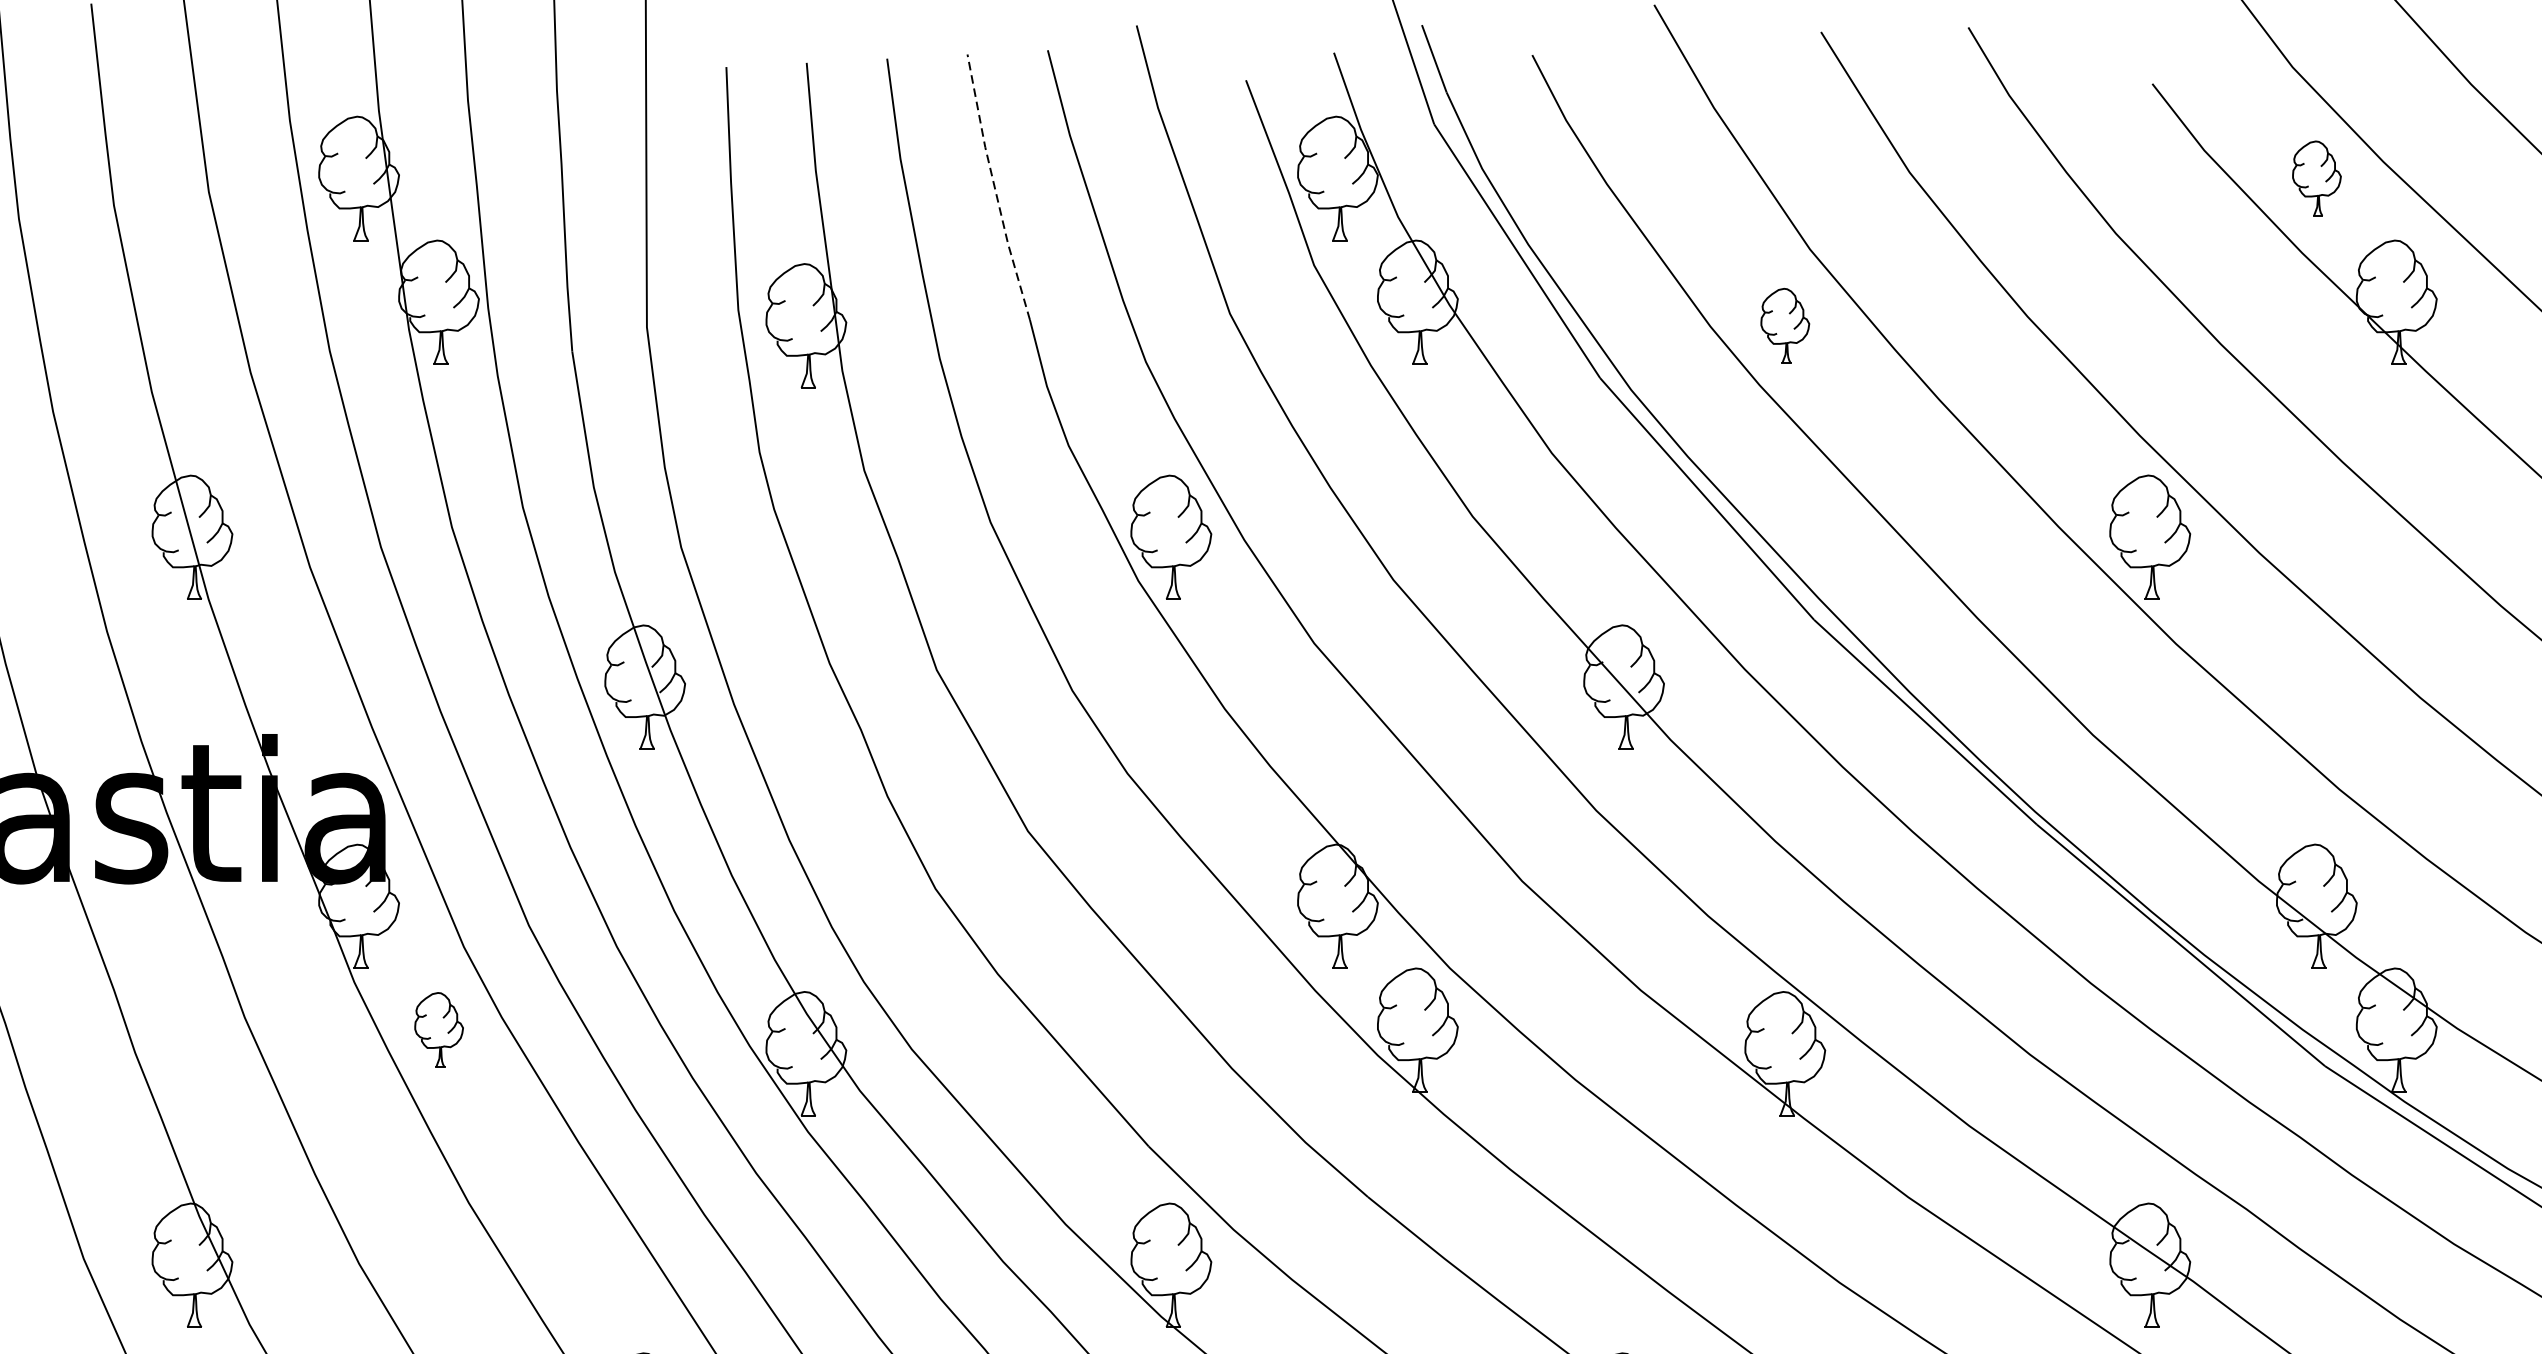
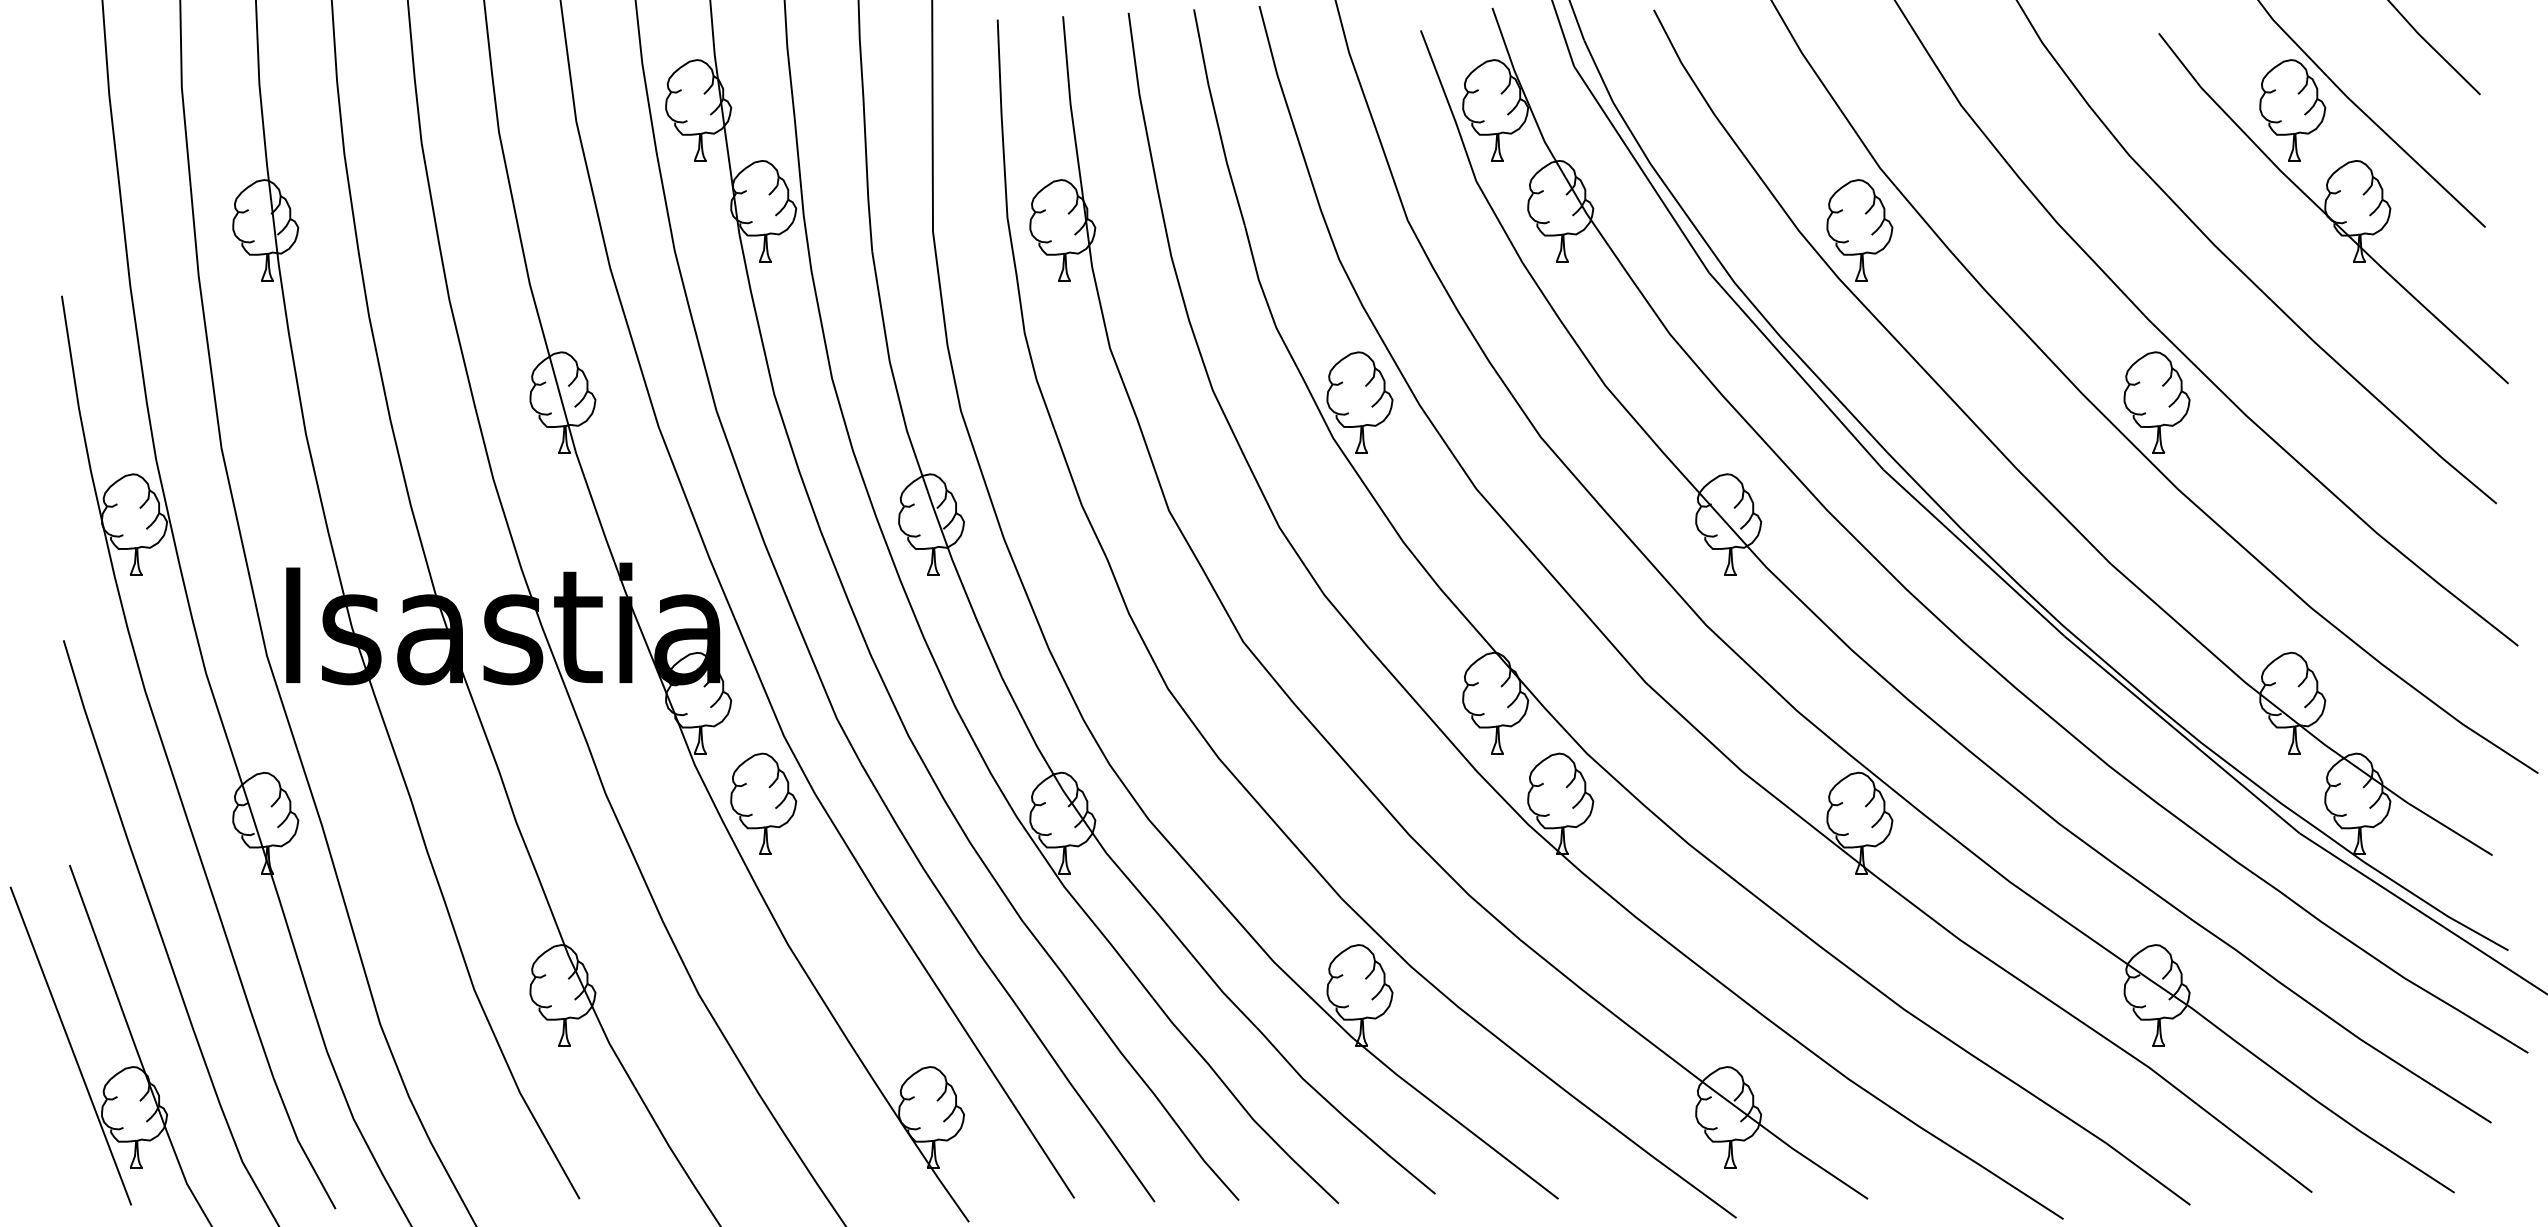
part: (2316, 178) -> (2292, 110), size x1.67
line: (995, 188) -> (1216, 118), dashed -> solid
part: (1784, 326) -> (1859, 230), size x1.67
part: (438, 1029) -> (763, 803), size x1.67

